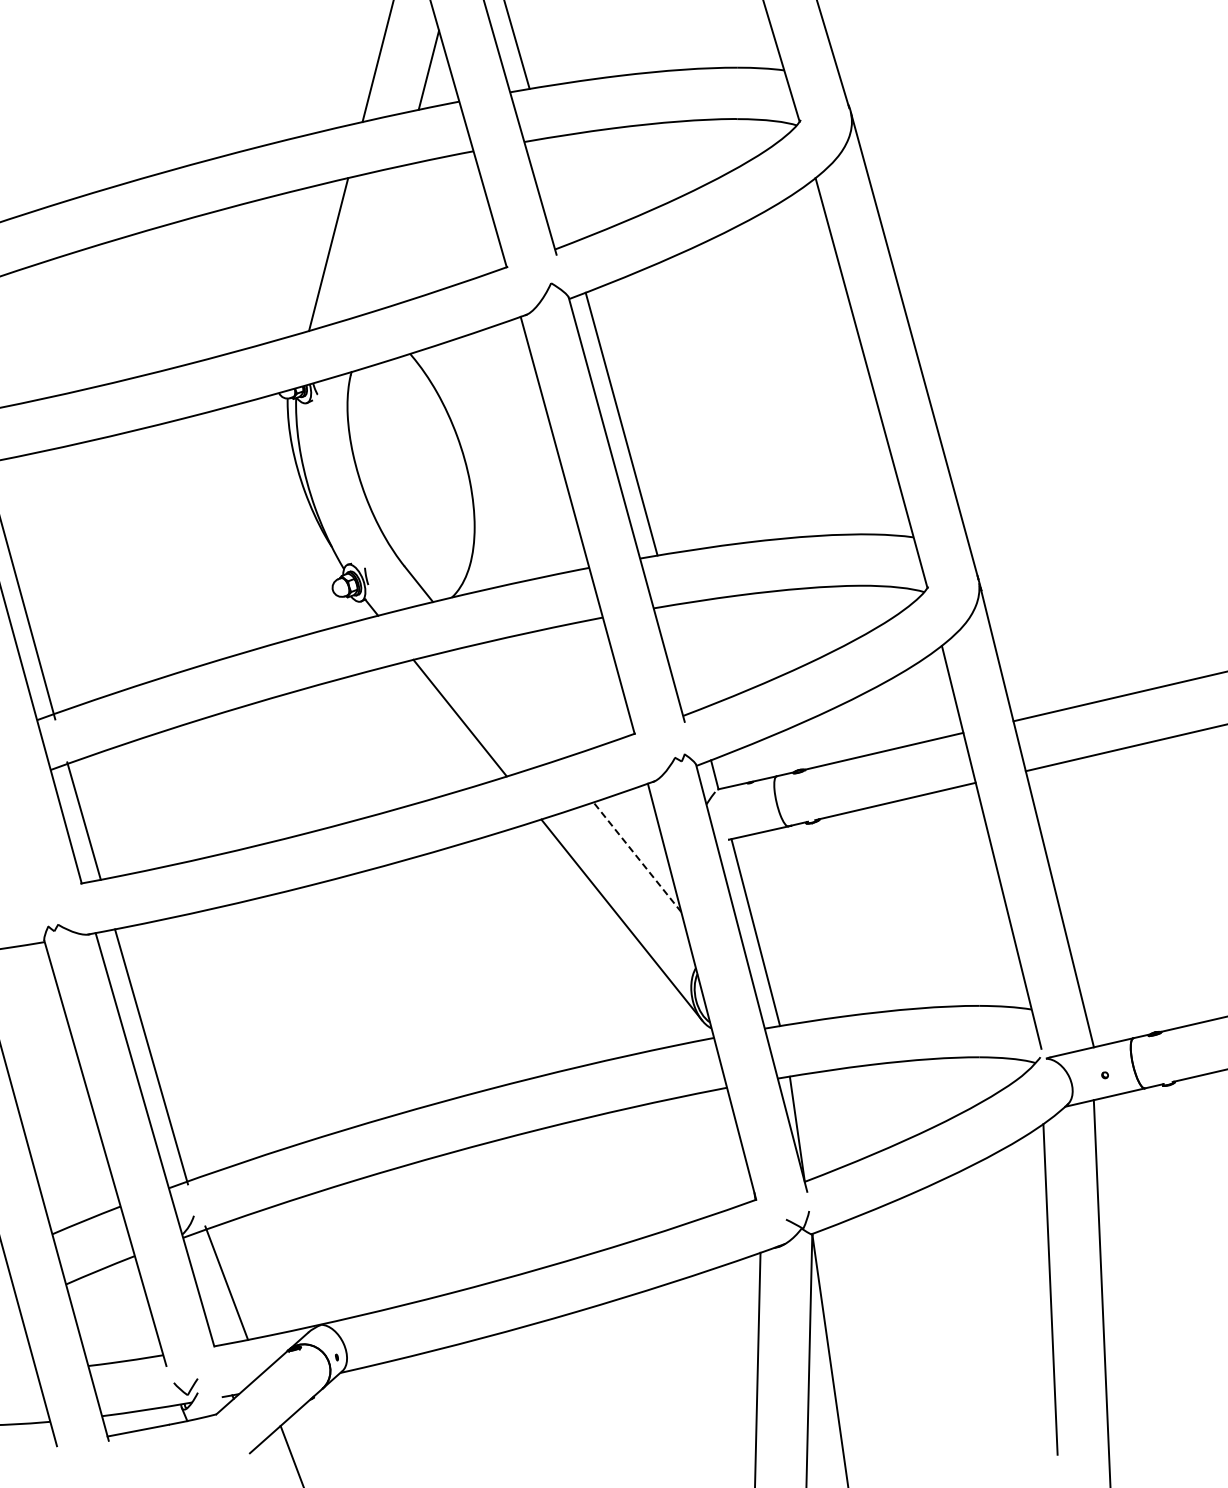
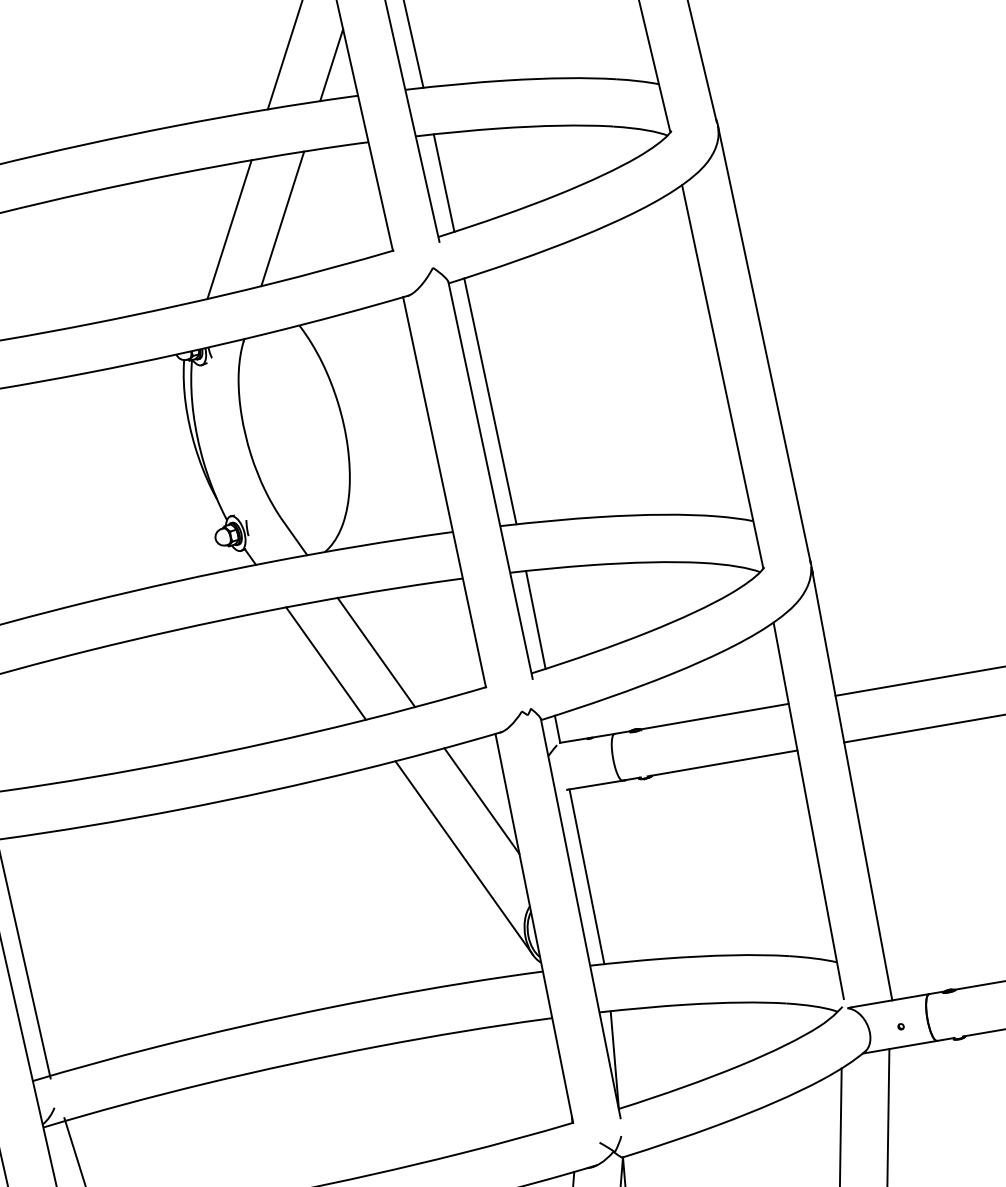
line: (557, 190) -> (443, 182), added
line: (385, 239) -> (282, 218), added
line: (684, 657) -> (535, 619), added
line: (513, 702) -> (376, 651), added
line: (637, 856) -> (482, 800), dashed -> solid

